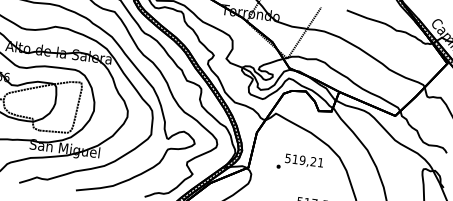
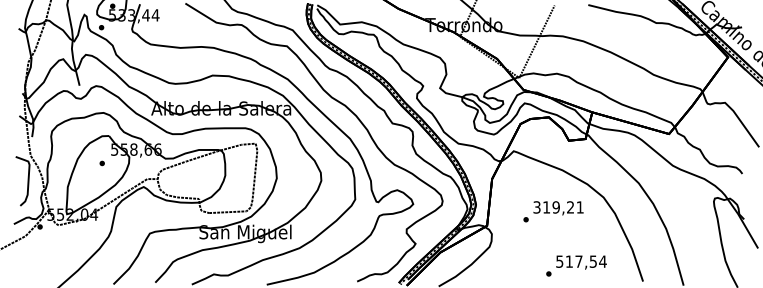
text: (287, 157) -> (536, 206), 519,21 -> 319,21

